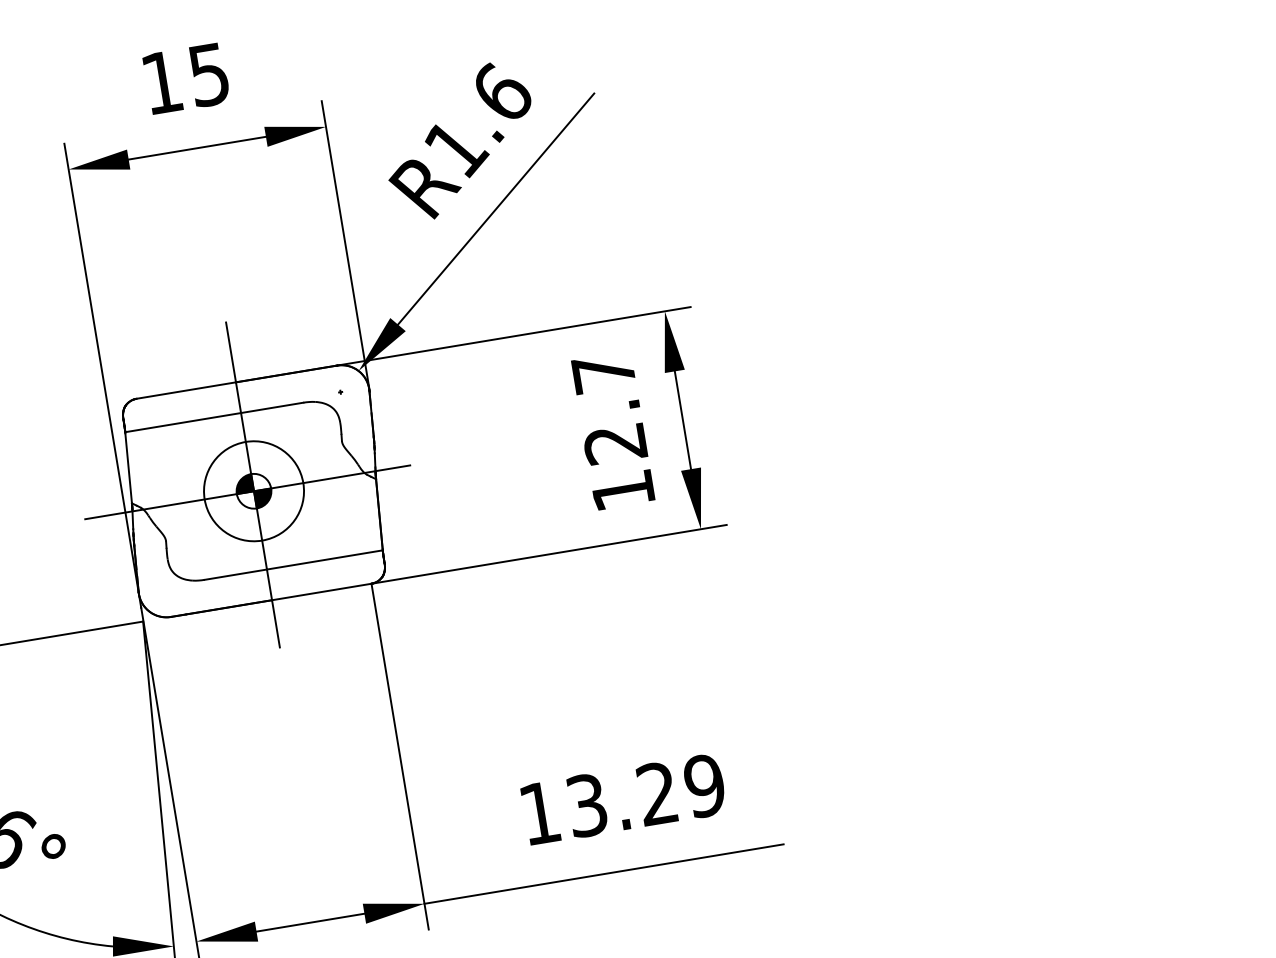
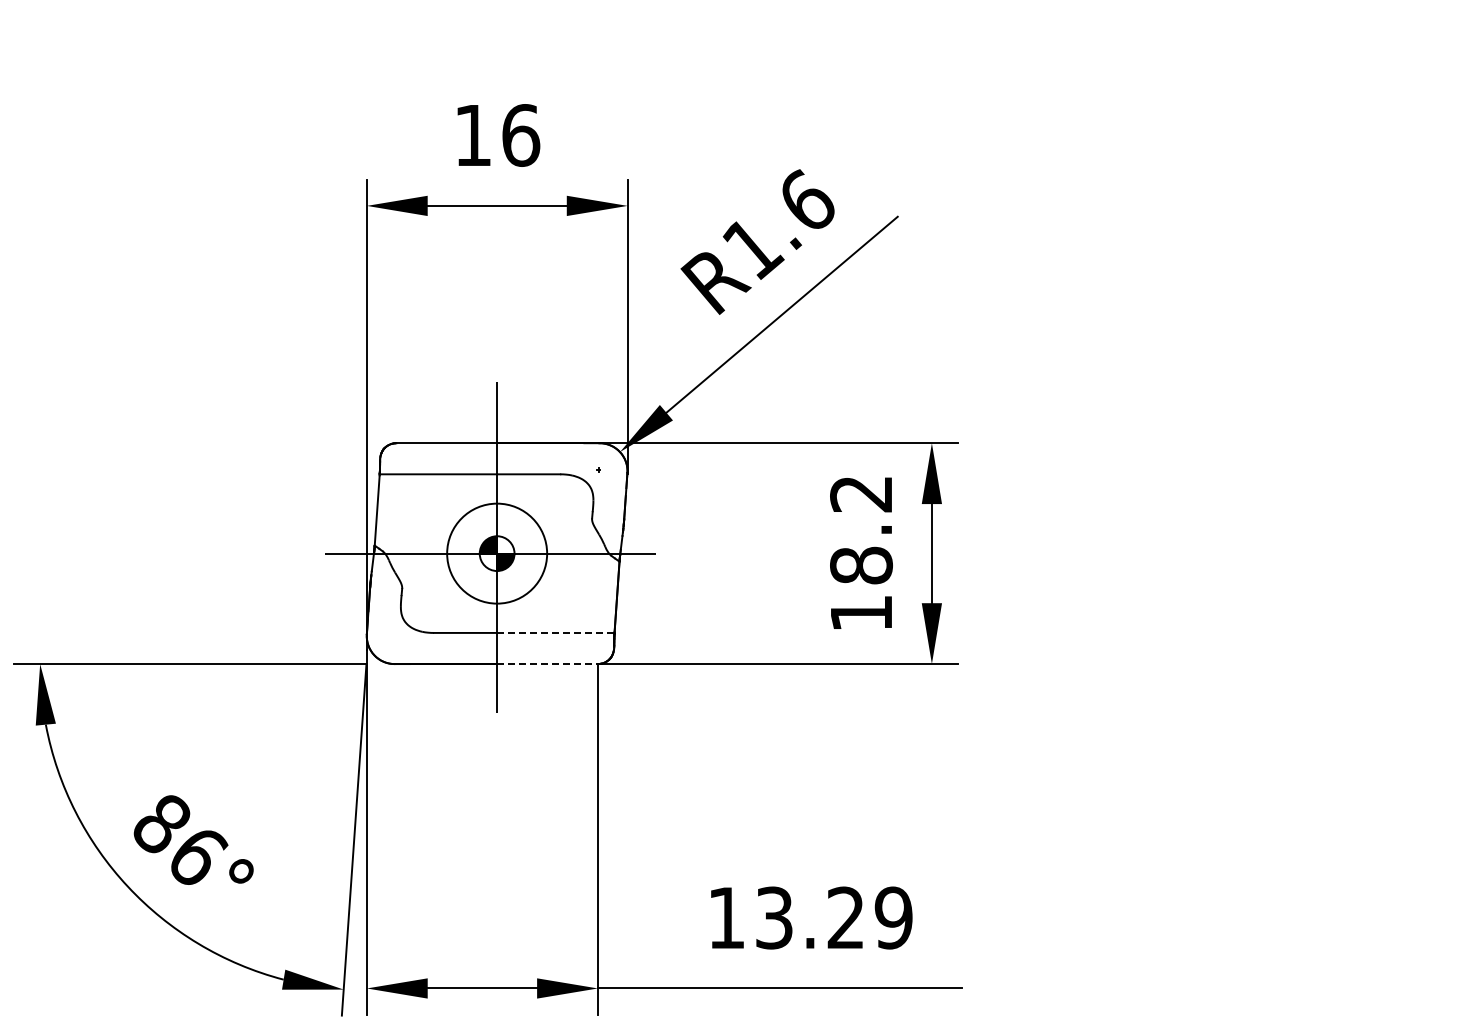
text: (209, 74) -> (521, 135), 15 -> 16
text: (609, 408) -> (861, 530), 12.7 -> 18.2
line: (324, 559) -> (555, 632), solid -> dashed
line: (322, 592) -> (548, 664), solid -> dashed

